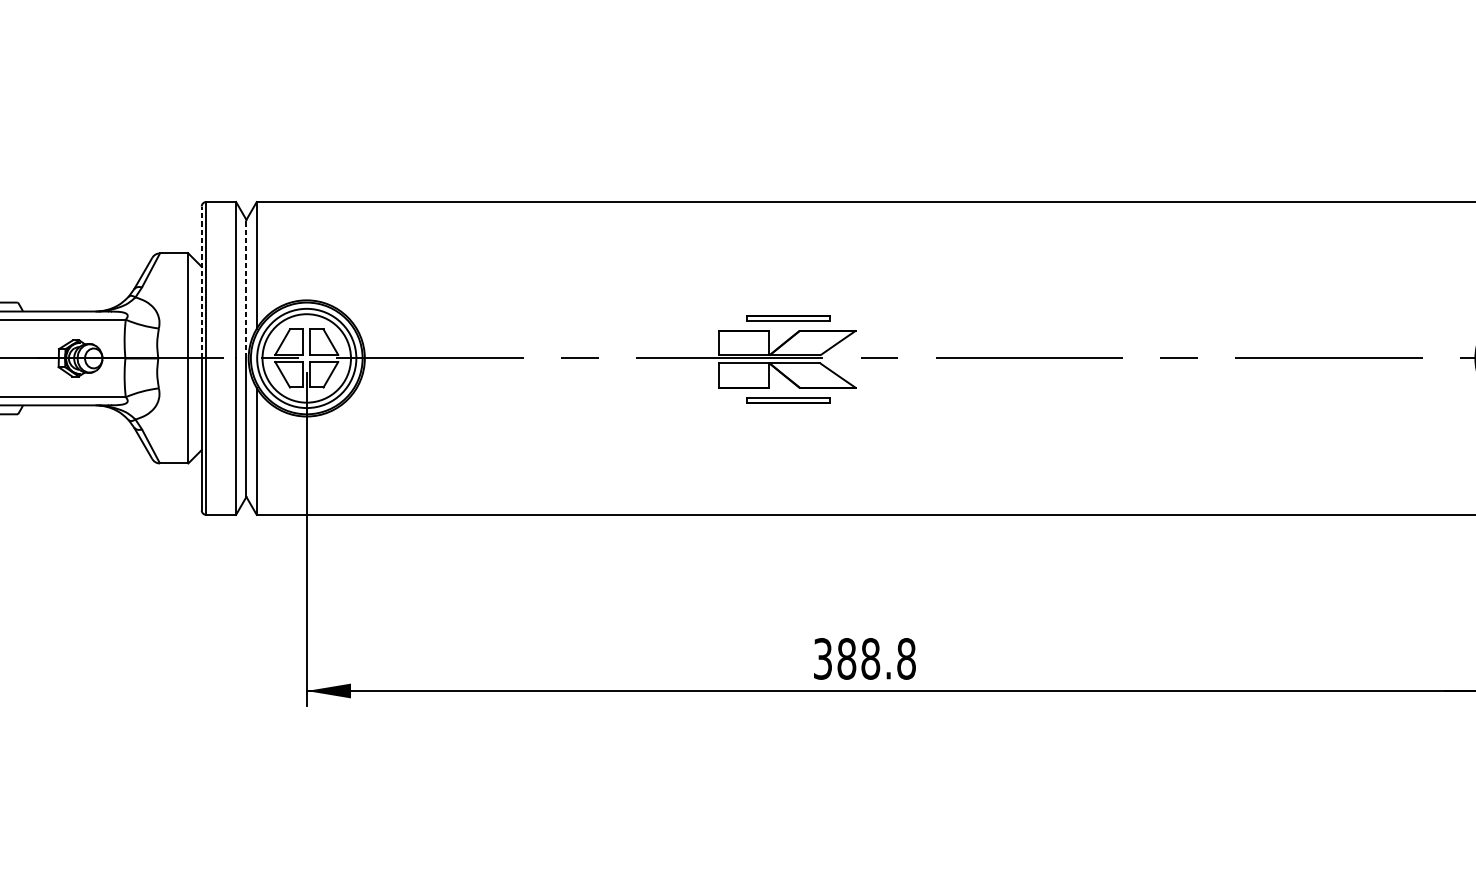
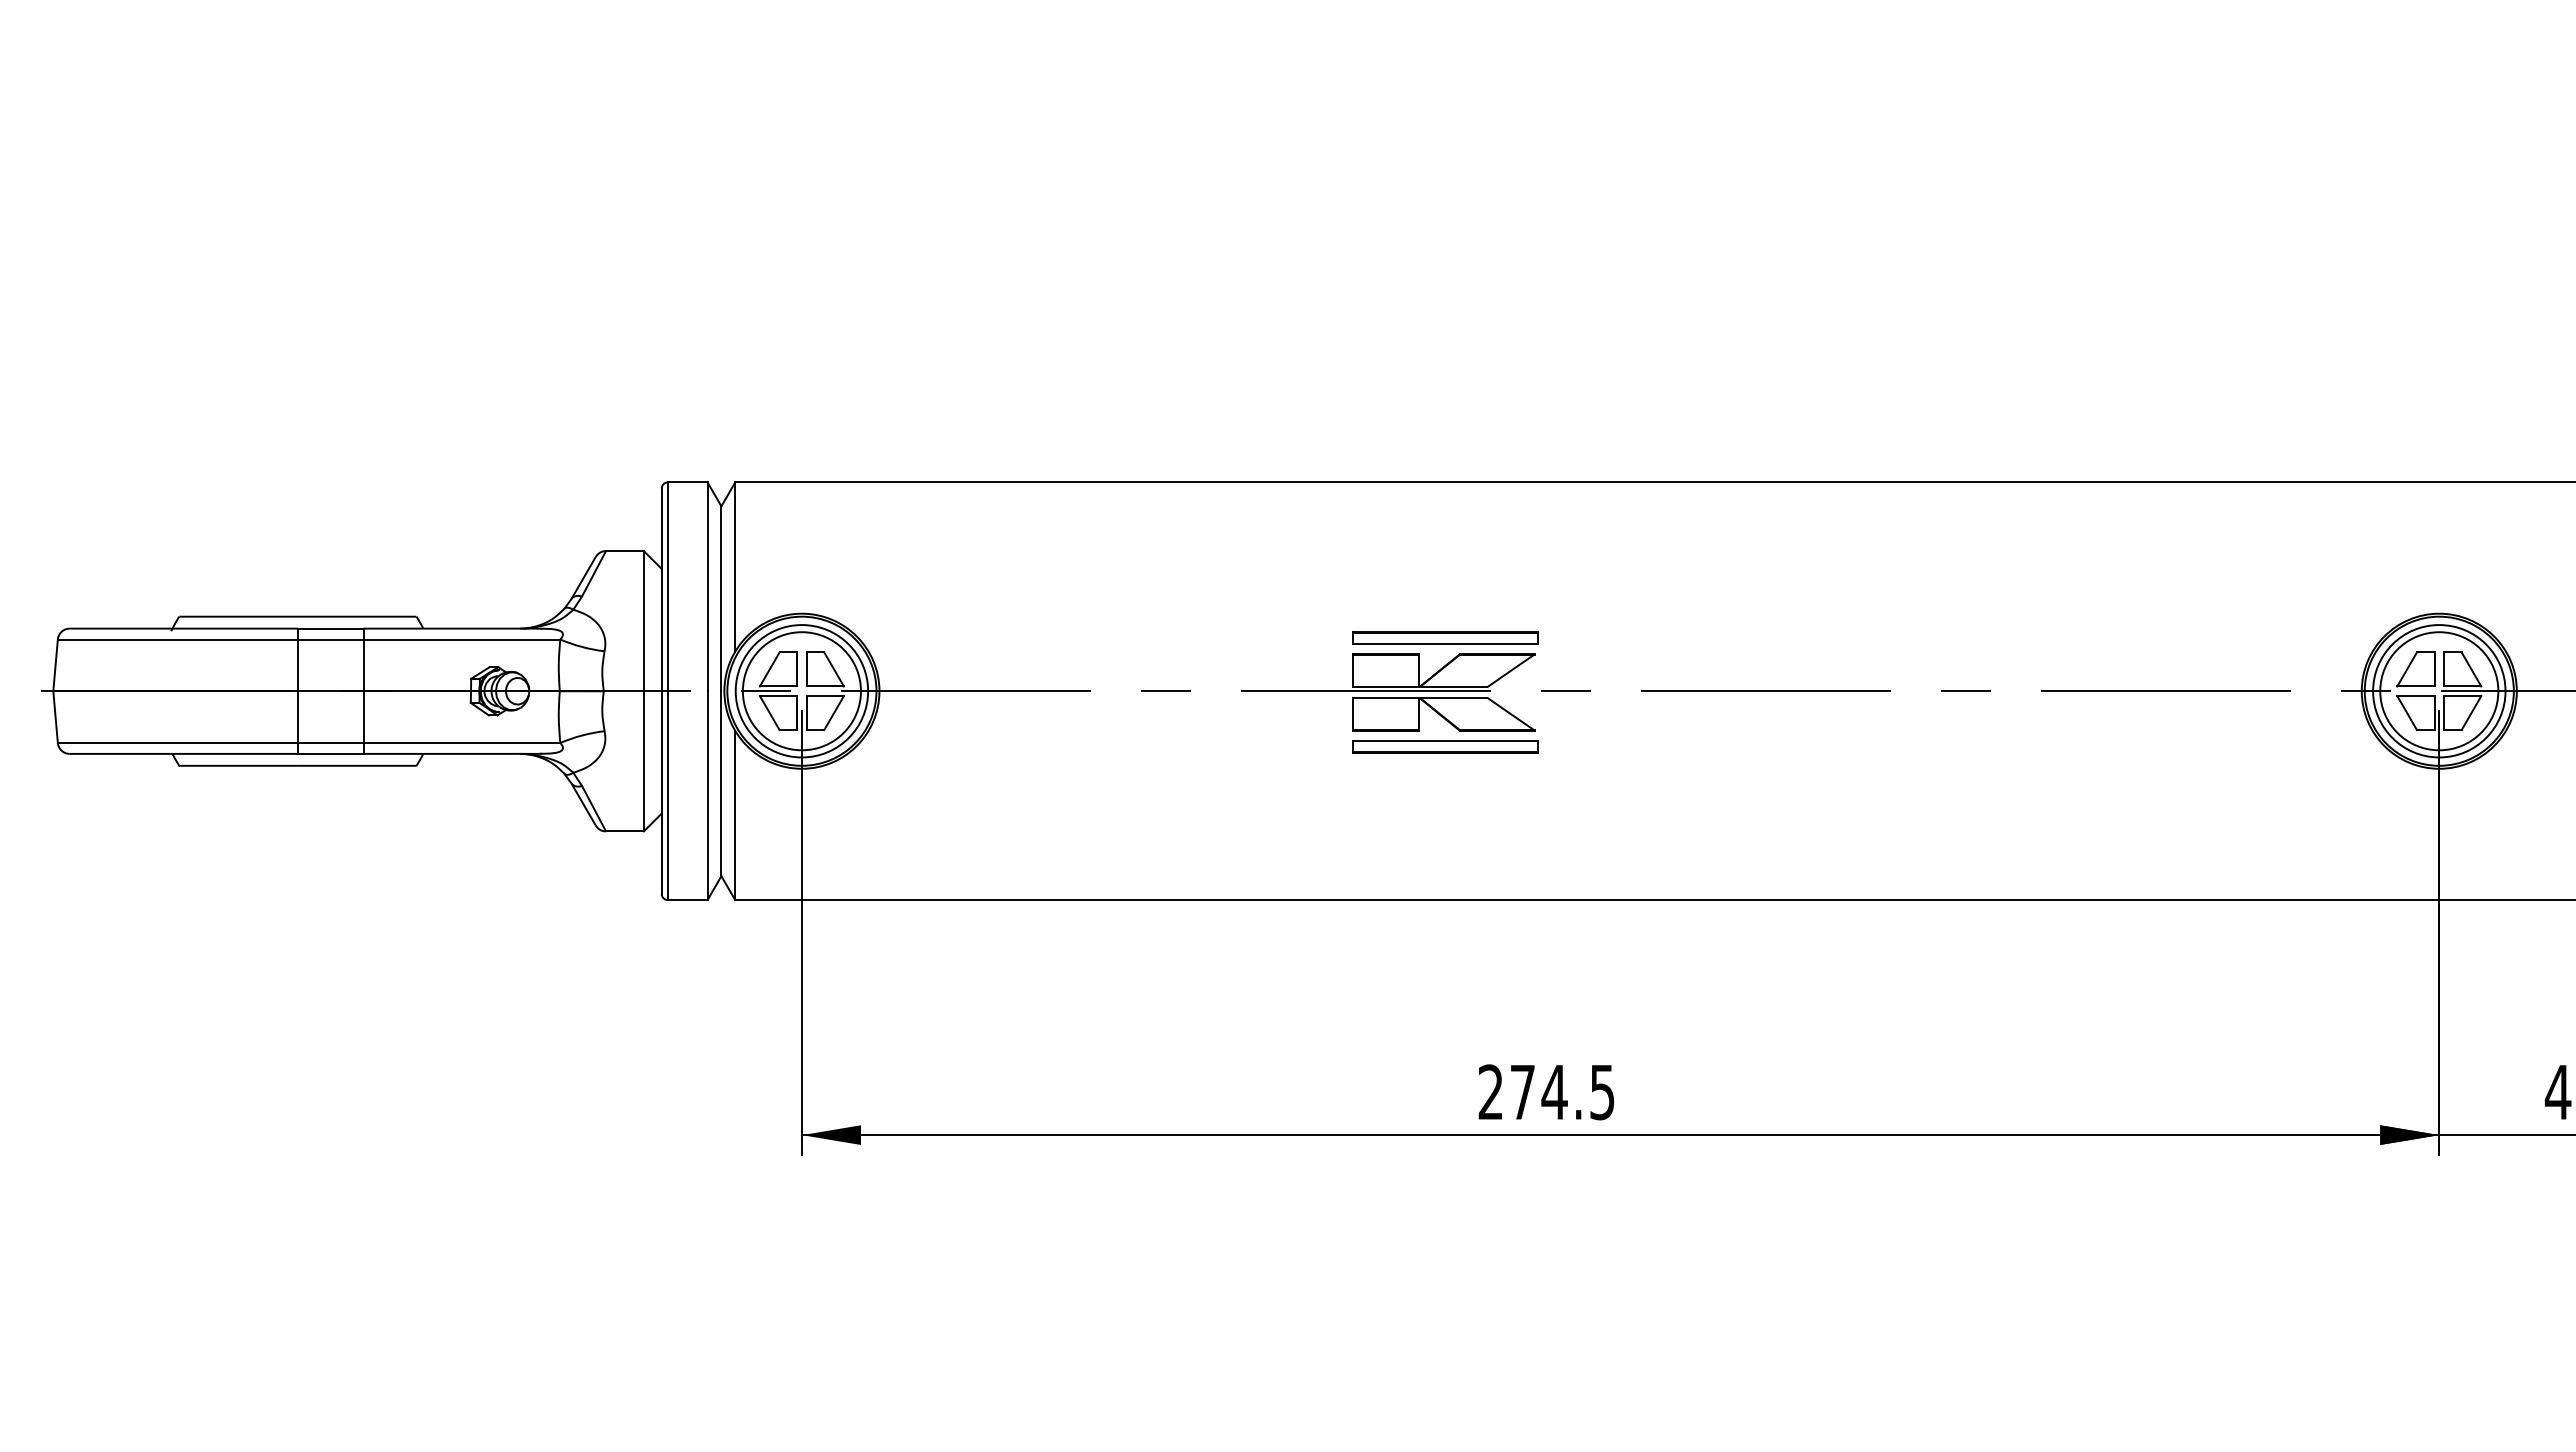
line: (201, 282) -> (661, 589), dashed -> solid
line: (246, 288) -> (721, 598), dashed -> solid
part: (788, 318) -> (1445, 637), size x1.67
part: (788, 399) -> (1445, 746), size x1.67
text: (864, 659) -> (1546, 1092), 388.8 -> 274.5

